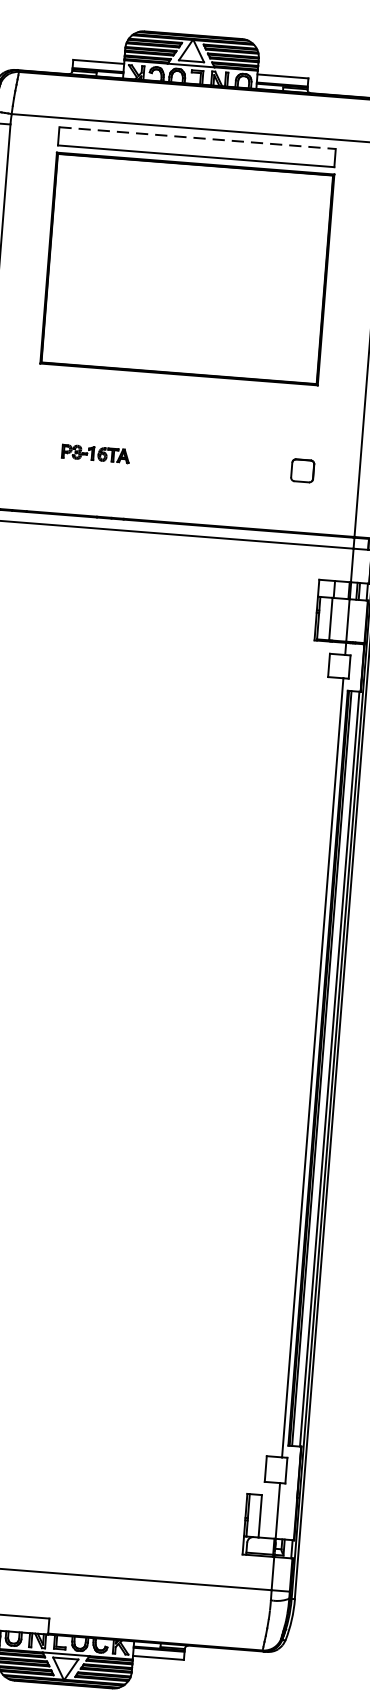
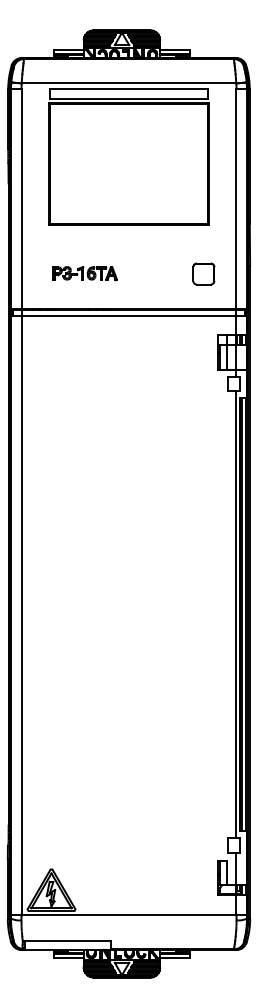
line: (198, 137) -> (129, 88), dashed -> solid
part: (94, 453) -> (84, 273), size x1.67
part: (302, 469) -> (203, 273), size x1.67

